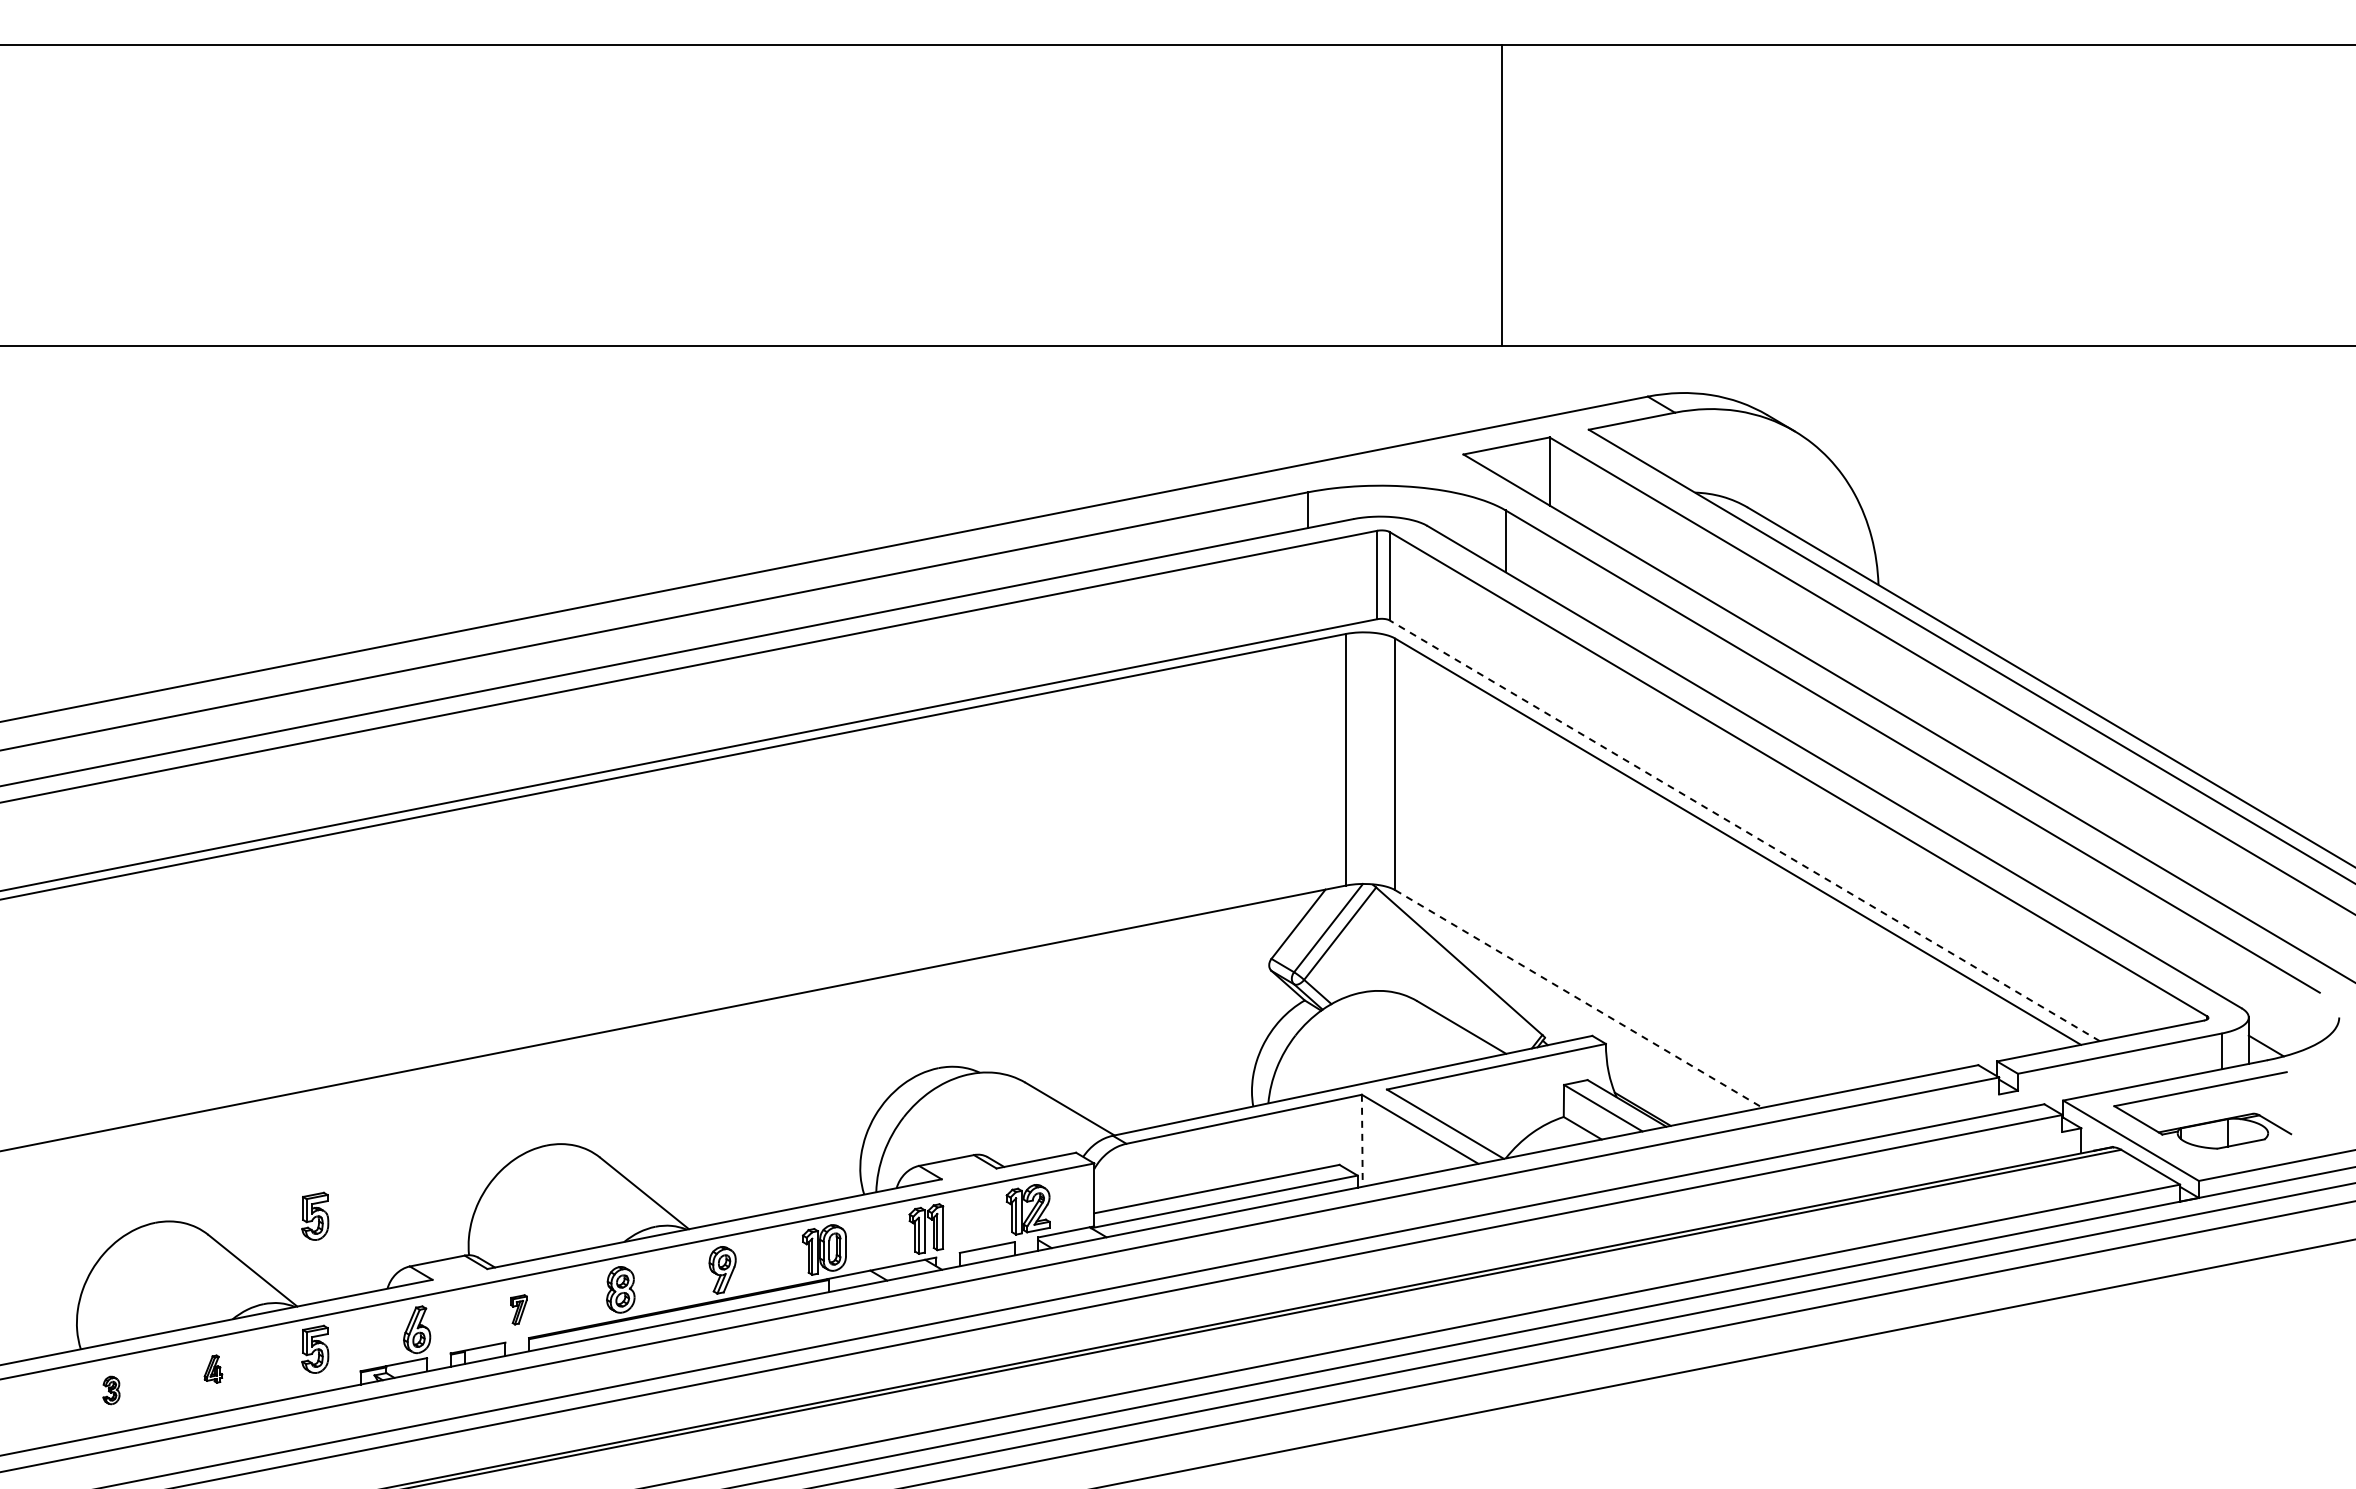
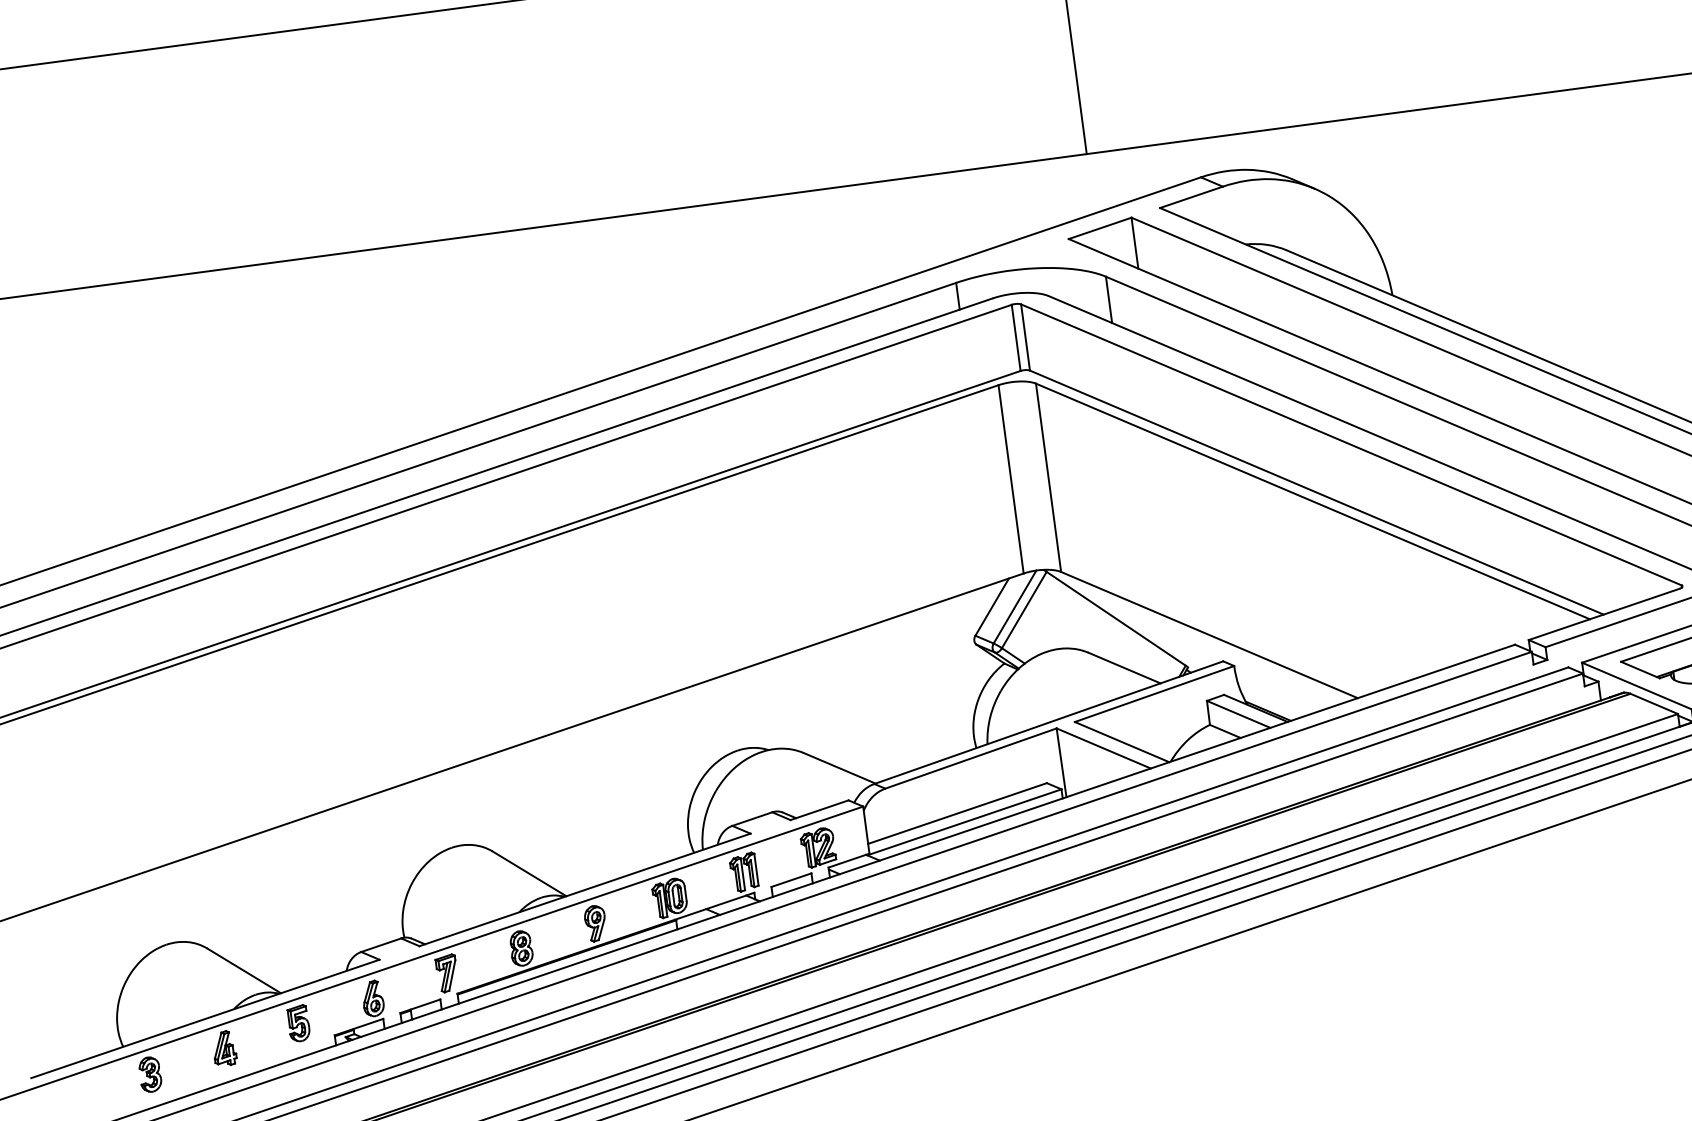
line: (1744, 830) -> (1316, 492), dashed -> solid
line: (1579, 999) -> (1210, 635), dashed -> solid
line: (1362, 1140) -> (1061, 762), dashed -> solid
part: (315, 1215) -> (285, 923), removed
part: (518, 1309) -> (446, 973), size x1.67
part: (213, 1368) -> (224, 1047), size x1.67
part: (111, 1390) -> (150, 1074), size x1.67

